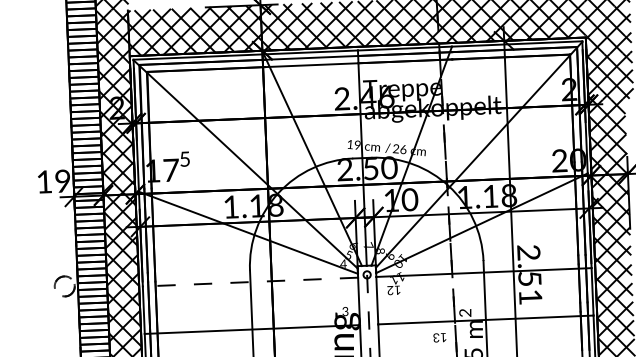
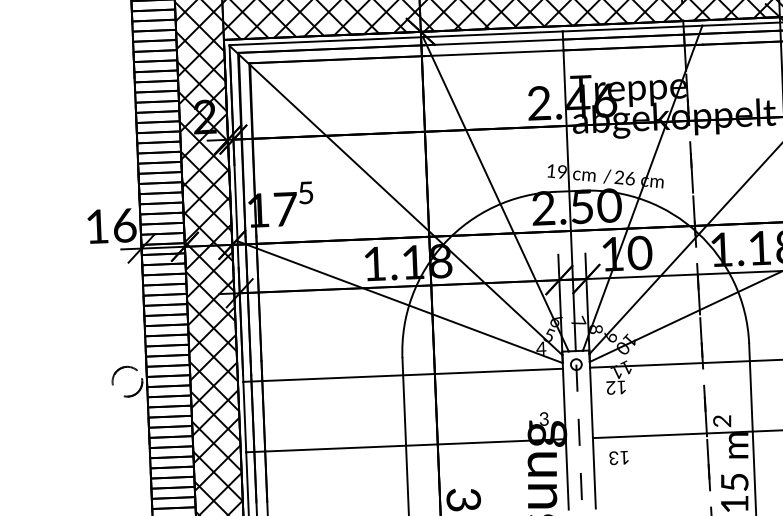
text: (62, 180) -> (124, 224), 19 -> 16
line: (250, 282) -> (403, 375), dashed -> solid
text: (439, 337) -> (618, 457), moved

